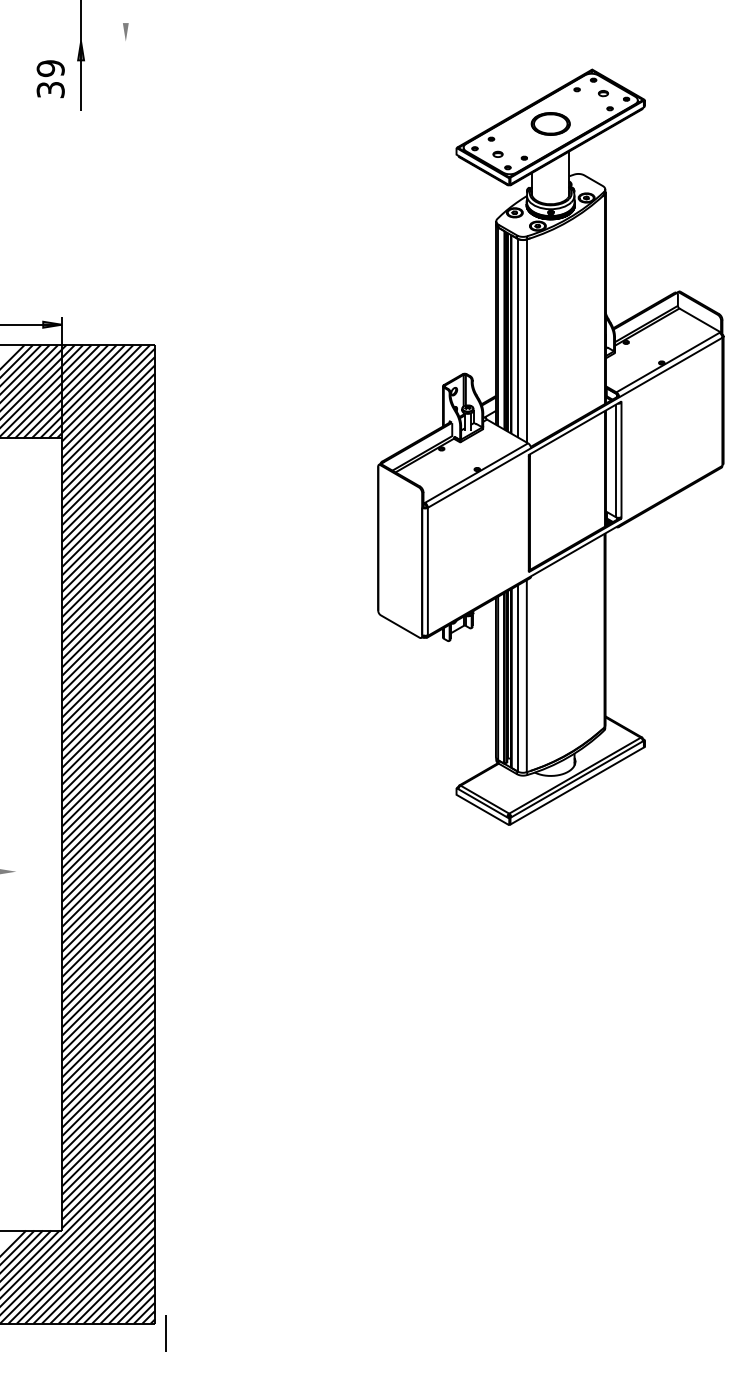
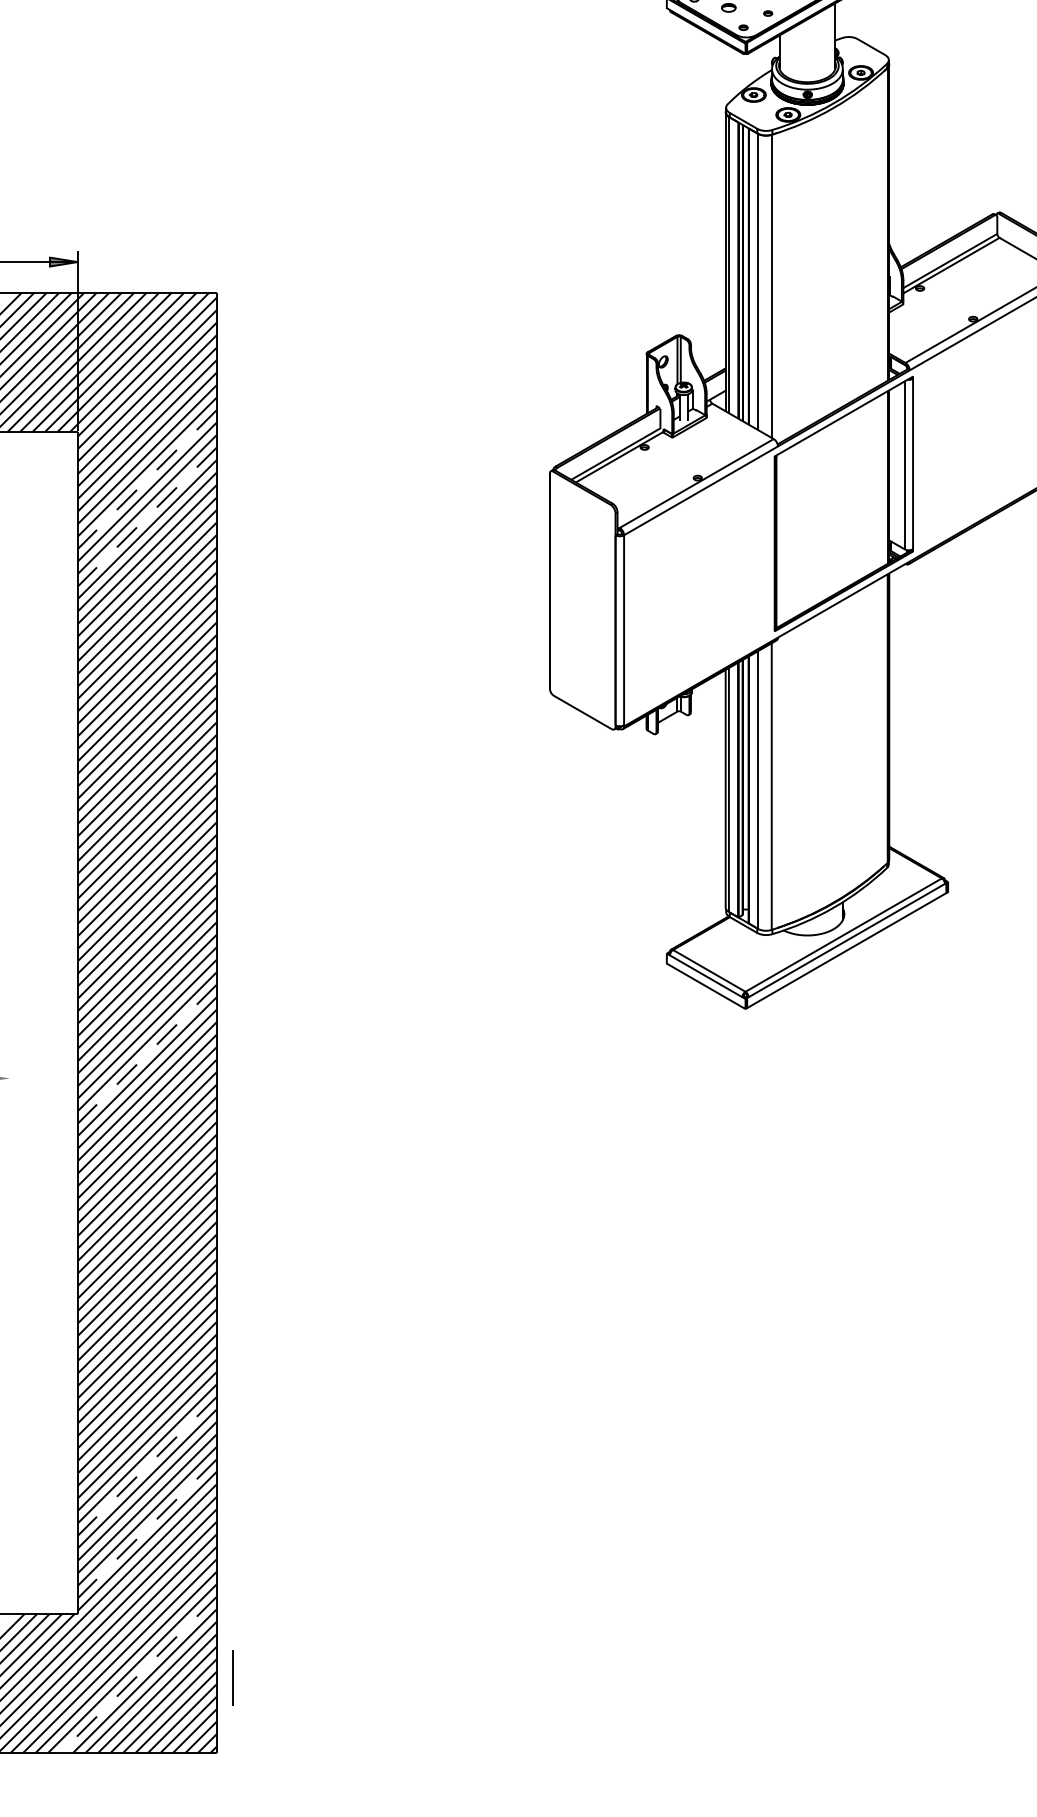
line: (108, 470) -> (147, 479), solid -> dashed
line: (108, 495) -> (147, 516), solid -> dashed
line: (108, 855) -> (147, 1054), solid -> dashed
line: (108, 1131) -> (147, 1466), solid -> dashed
line: (108, 1173) -> (147, 1528), solid -> dashed
line: (102, 1271) -> (138, 1675), solid -> dashed
line: (165, 1333) -> (232, 1678), moved

